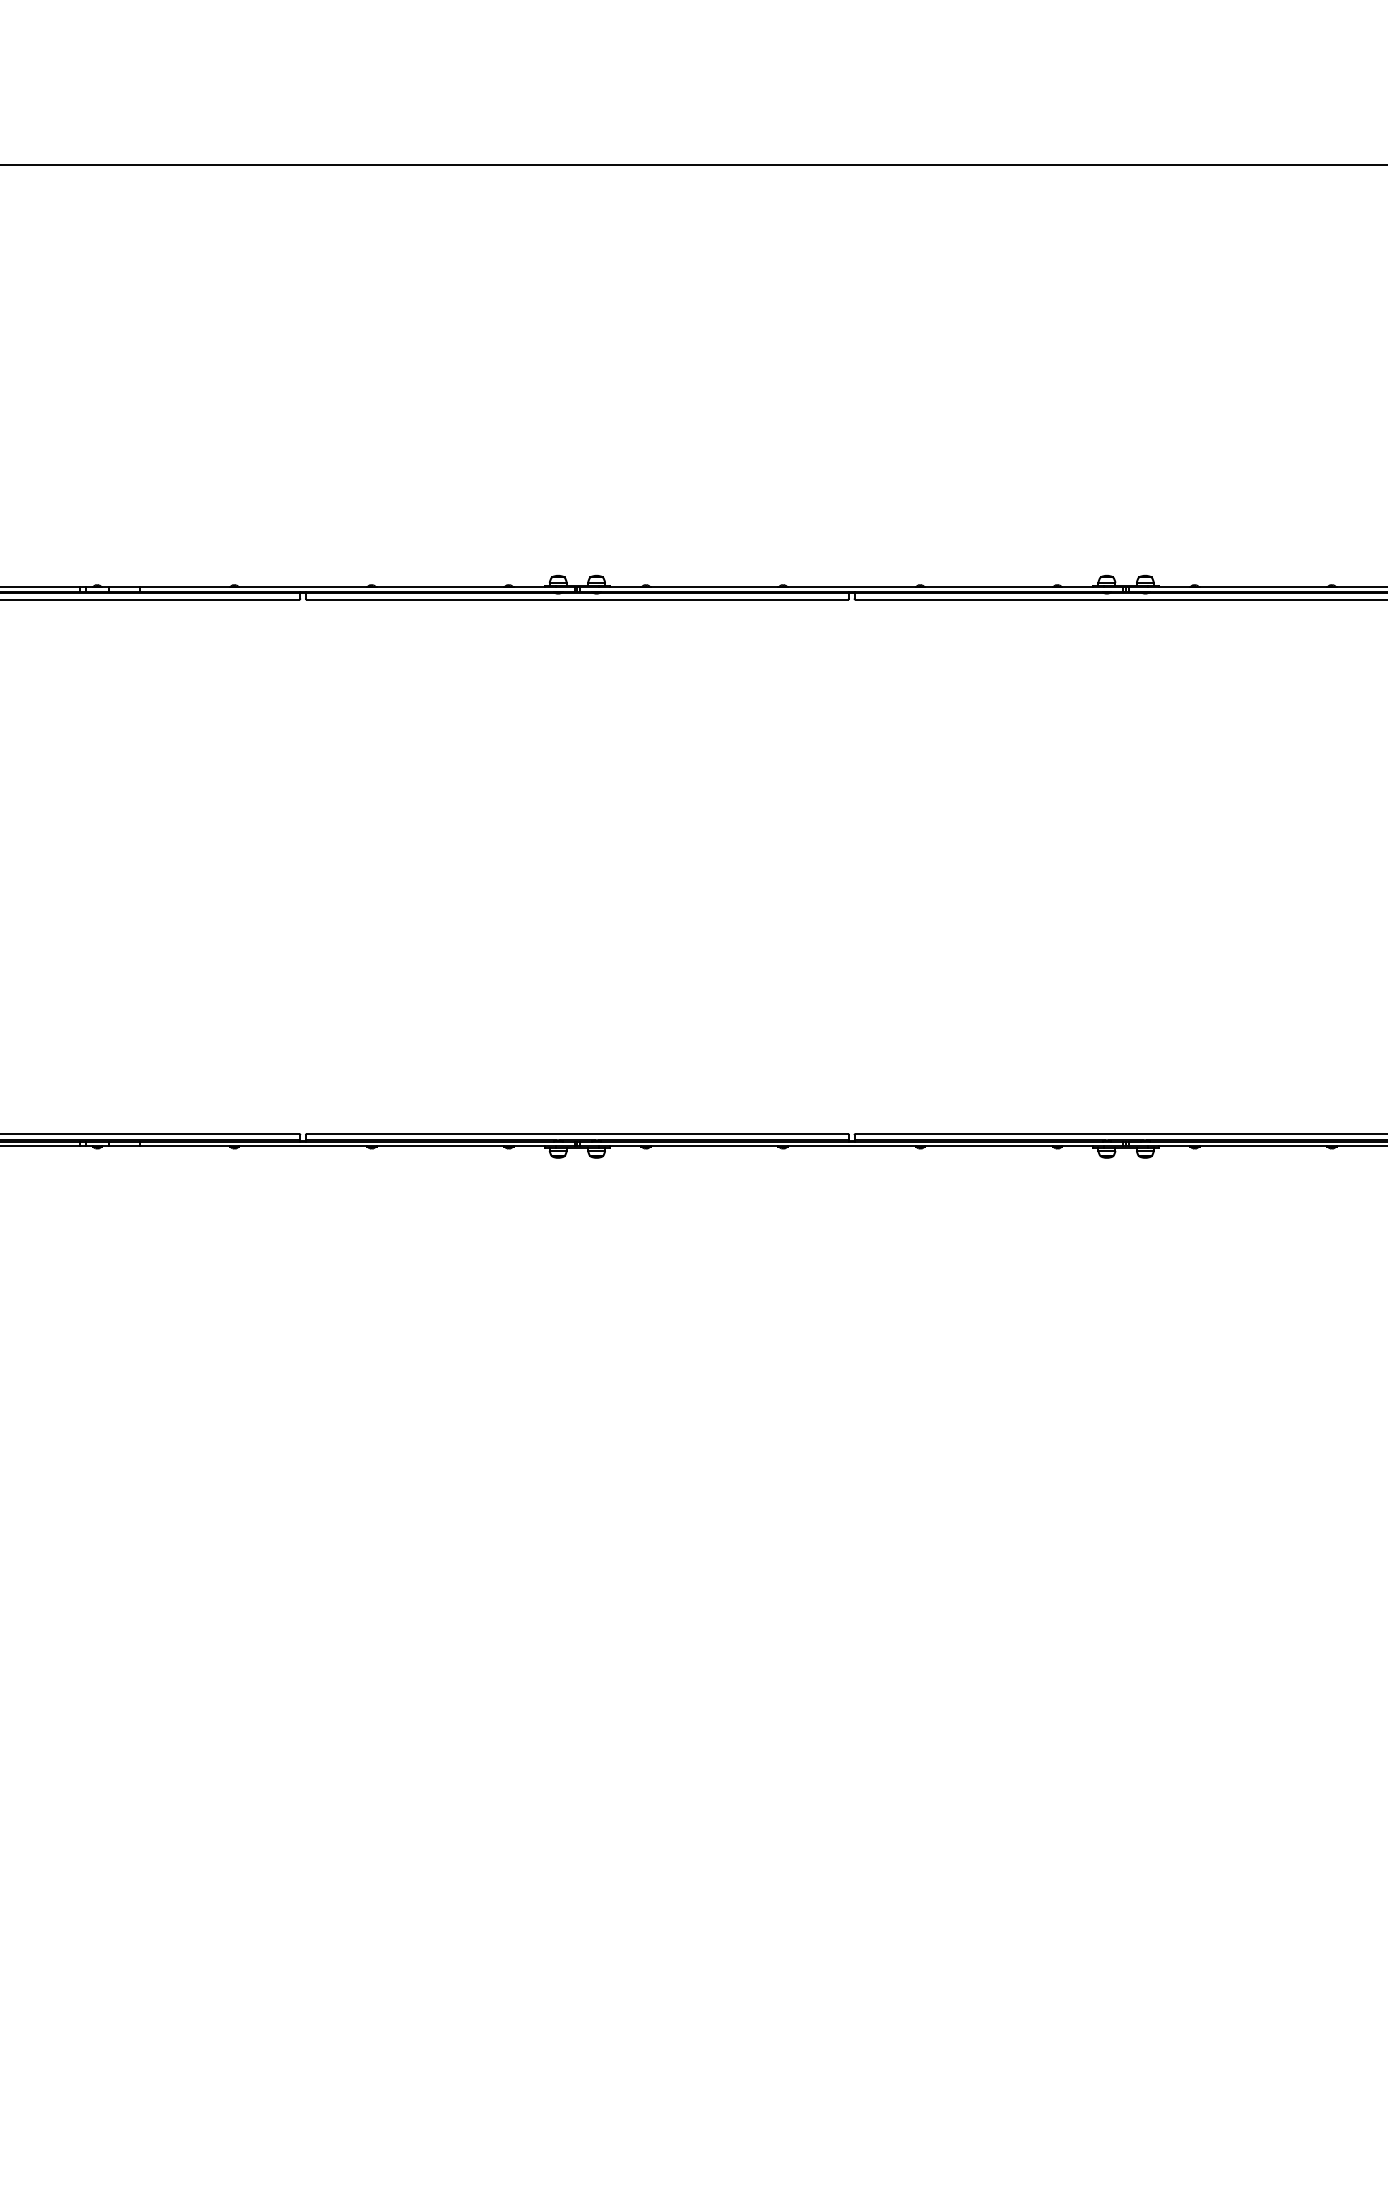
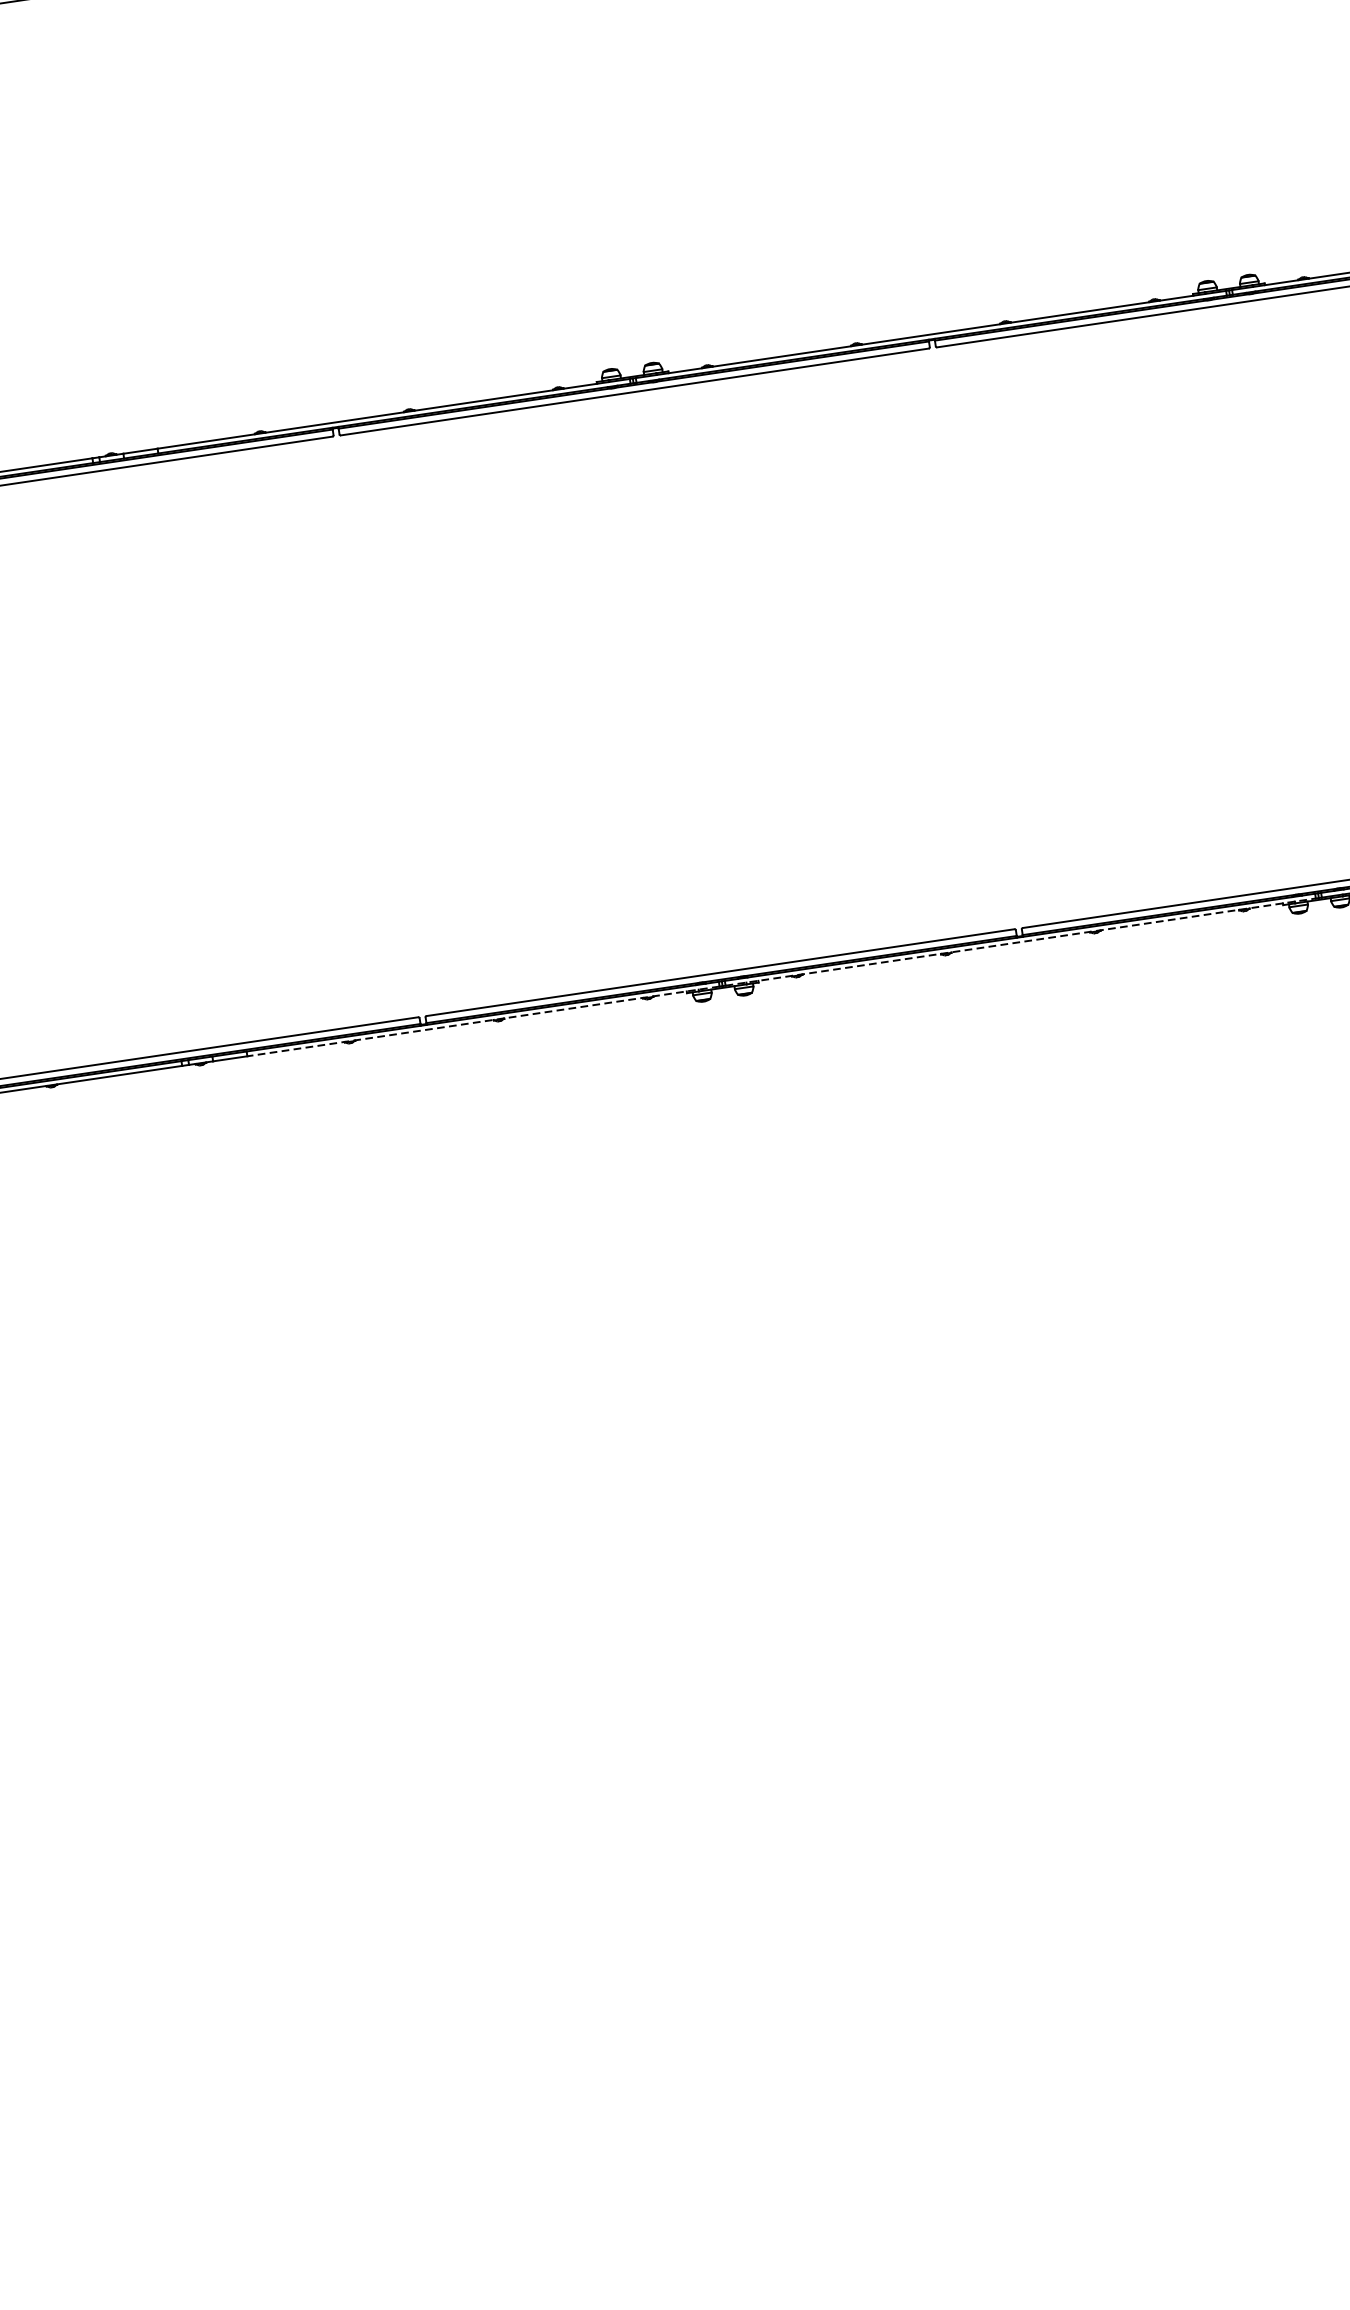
line: (356, 1146) -> (482, 1021), solid -> dashed
line: (851, 1146) -> (1020, 942), solid -> dashed

